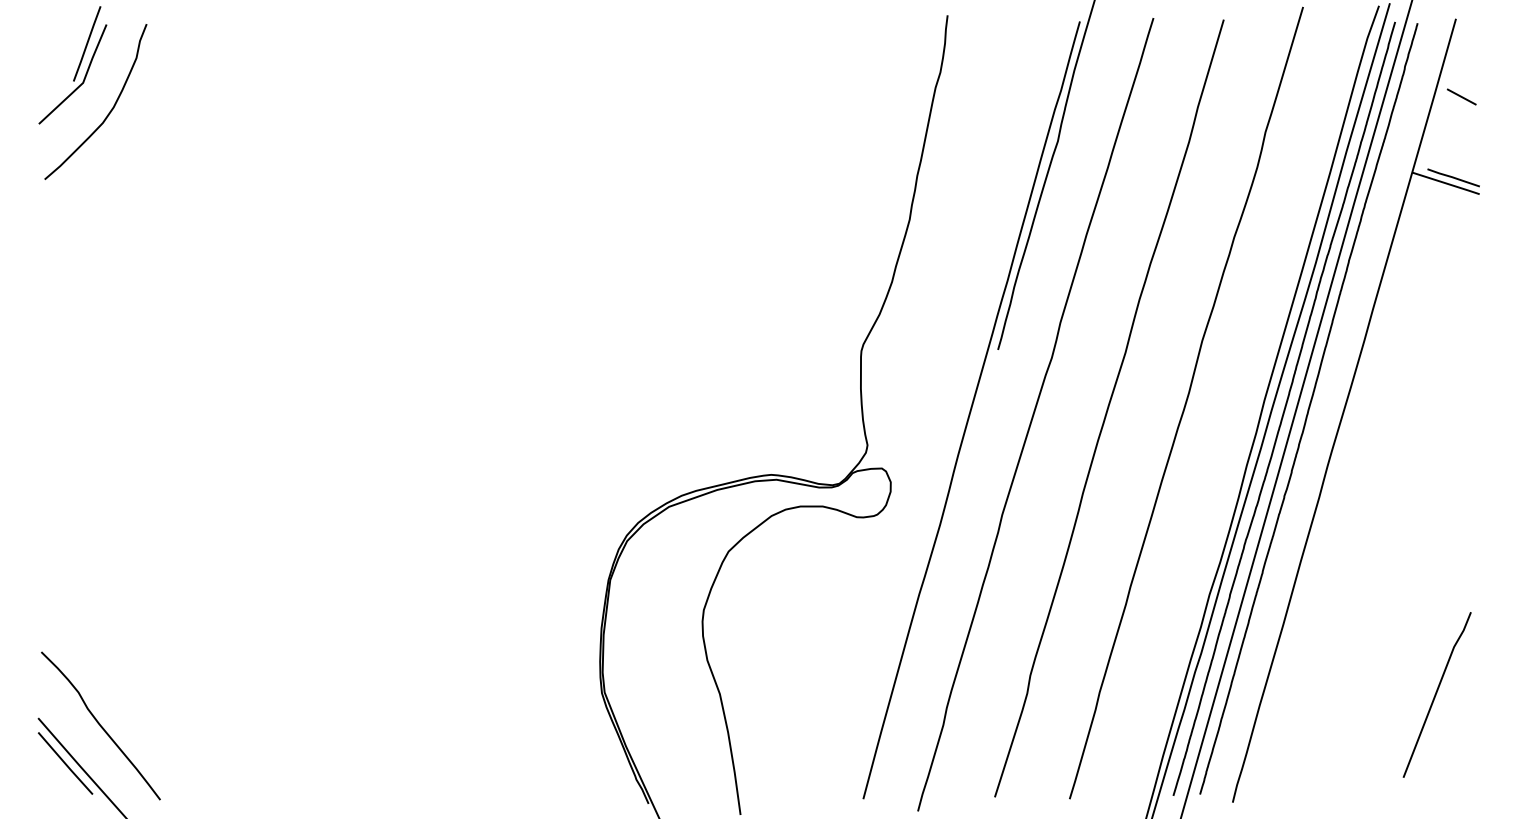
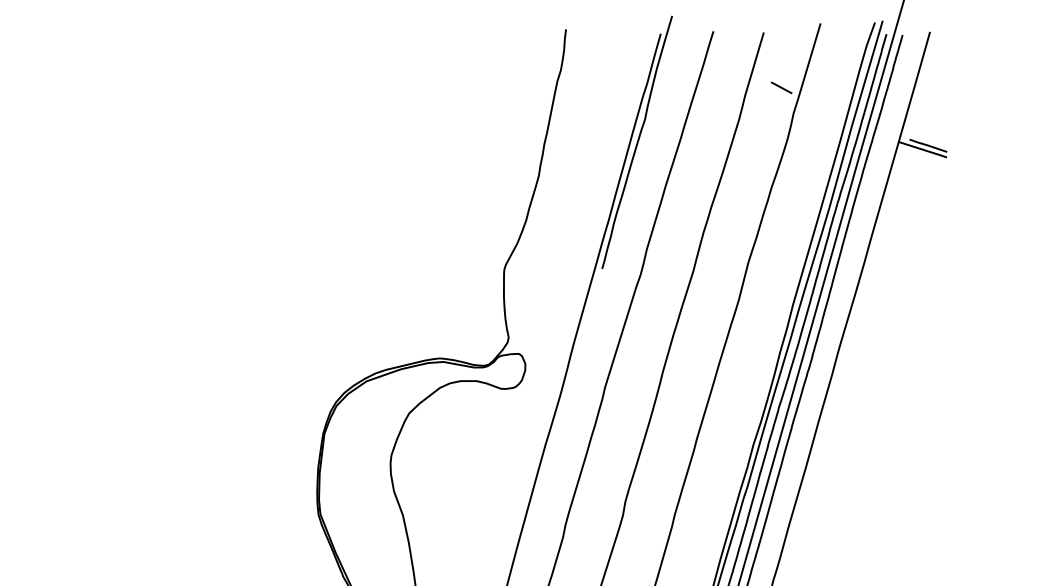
line: (1461, 96) -> (781, 87), moved
curve: (1436, 694) -> (916, 515), removed

